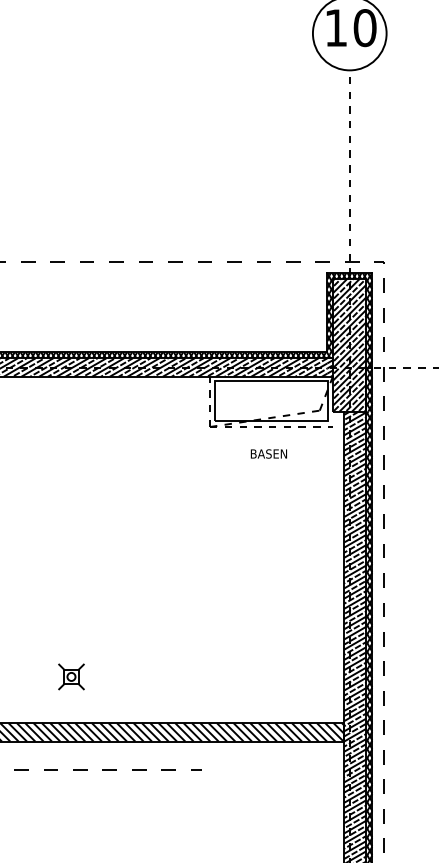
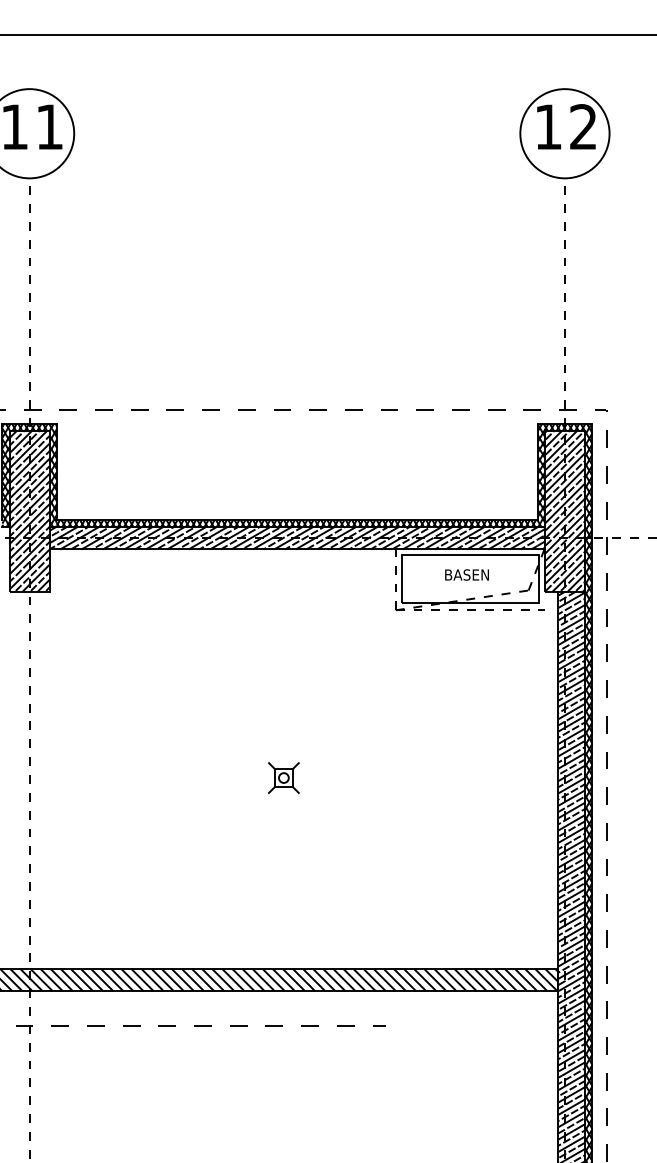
text: (365, 28) -> (583, 127), 10 -> 12
text: (268, 453) -> (466, 574), moved
part: (71, 676) -> (283, 777), moved

